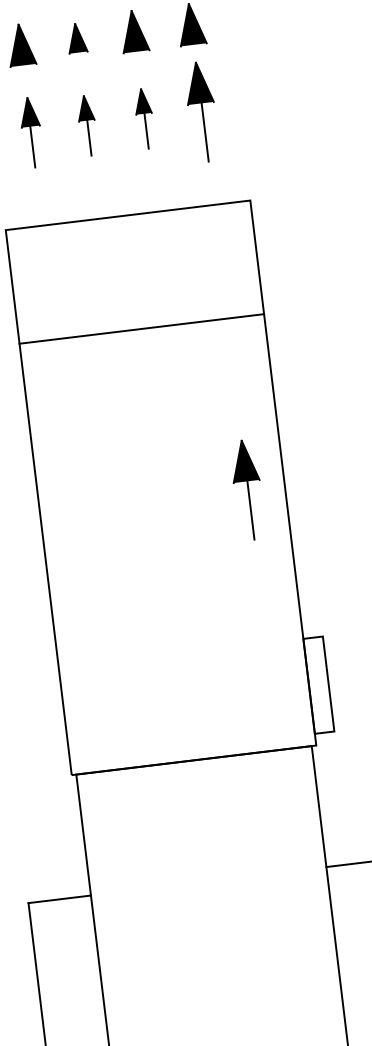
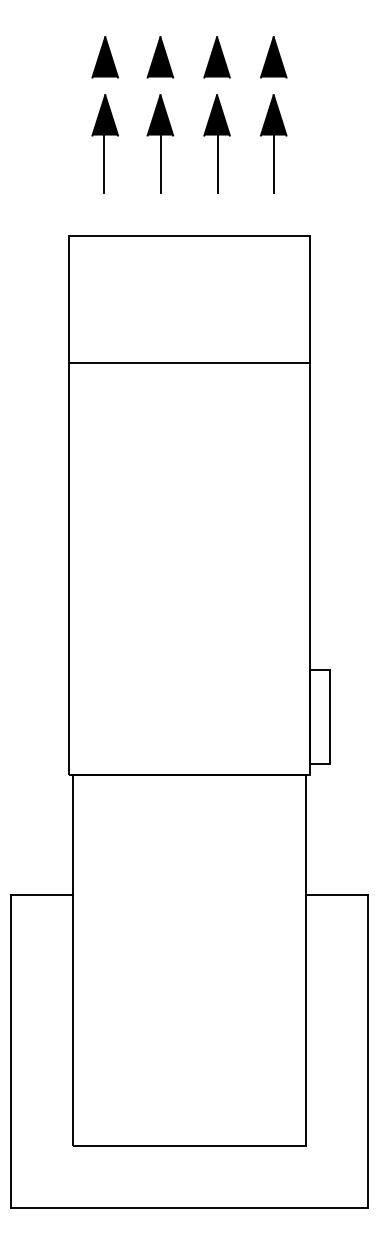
part: (76, 38) -> (160, 57), size x1.43
part: (144, 118) -> (216, 143), size x1.67
part: (87, 125) -> (160, 143), size x1.67
part: (30, 132) -> (104, 143), size x1.43
line: (141, 329) -> (189, 363), moved
part: (247, 489) -> (273, 517), removed

